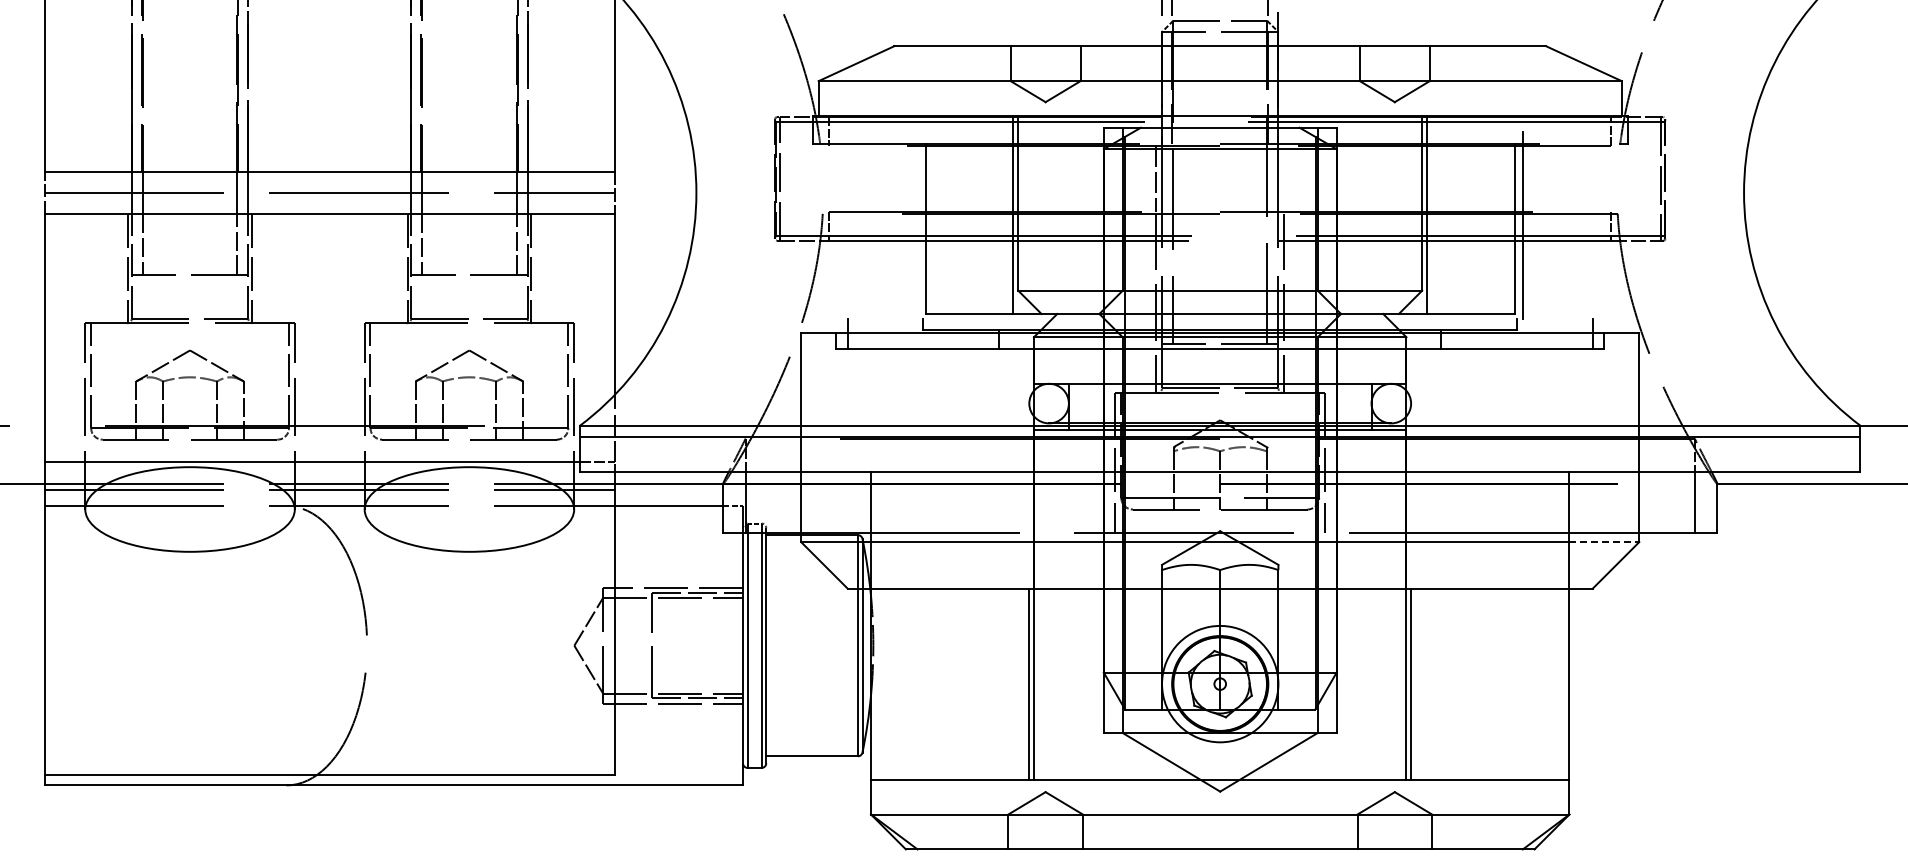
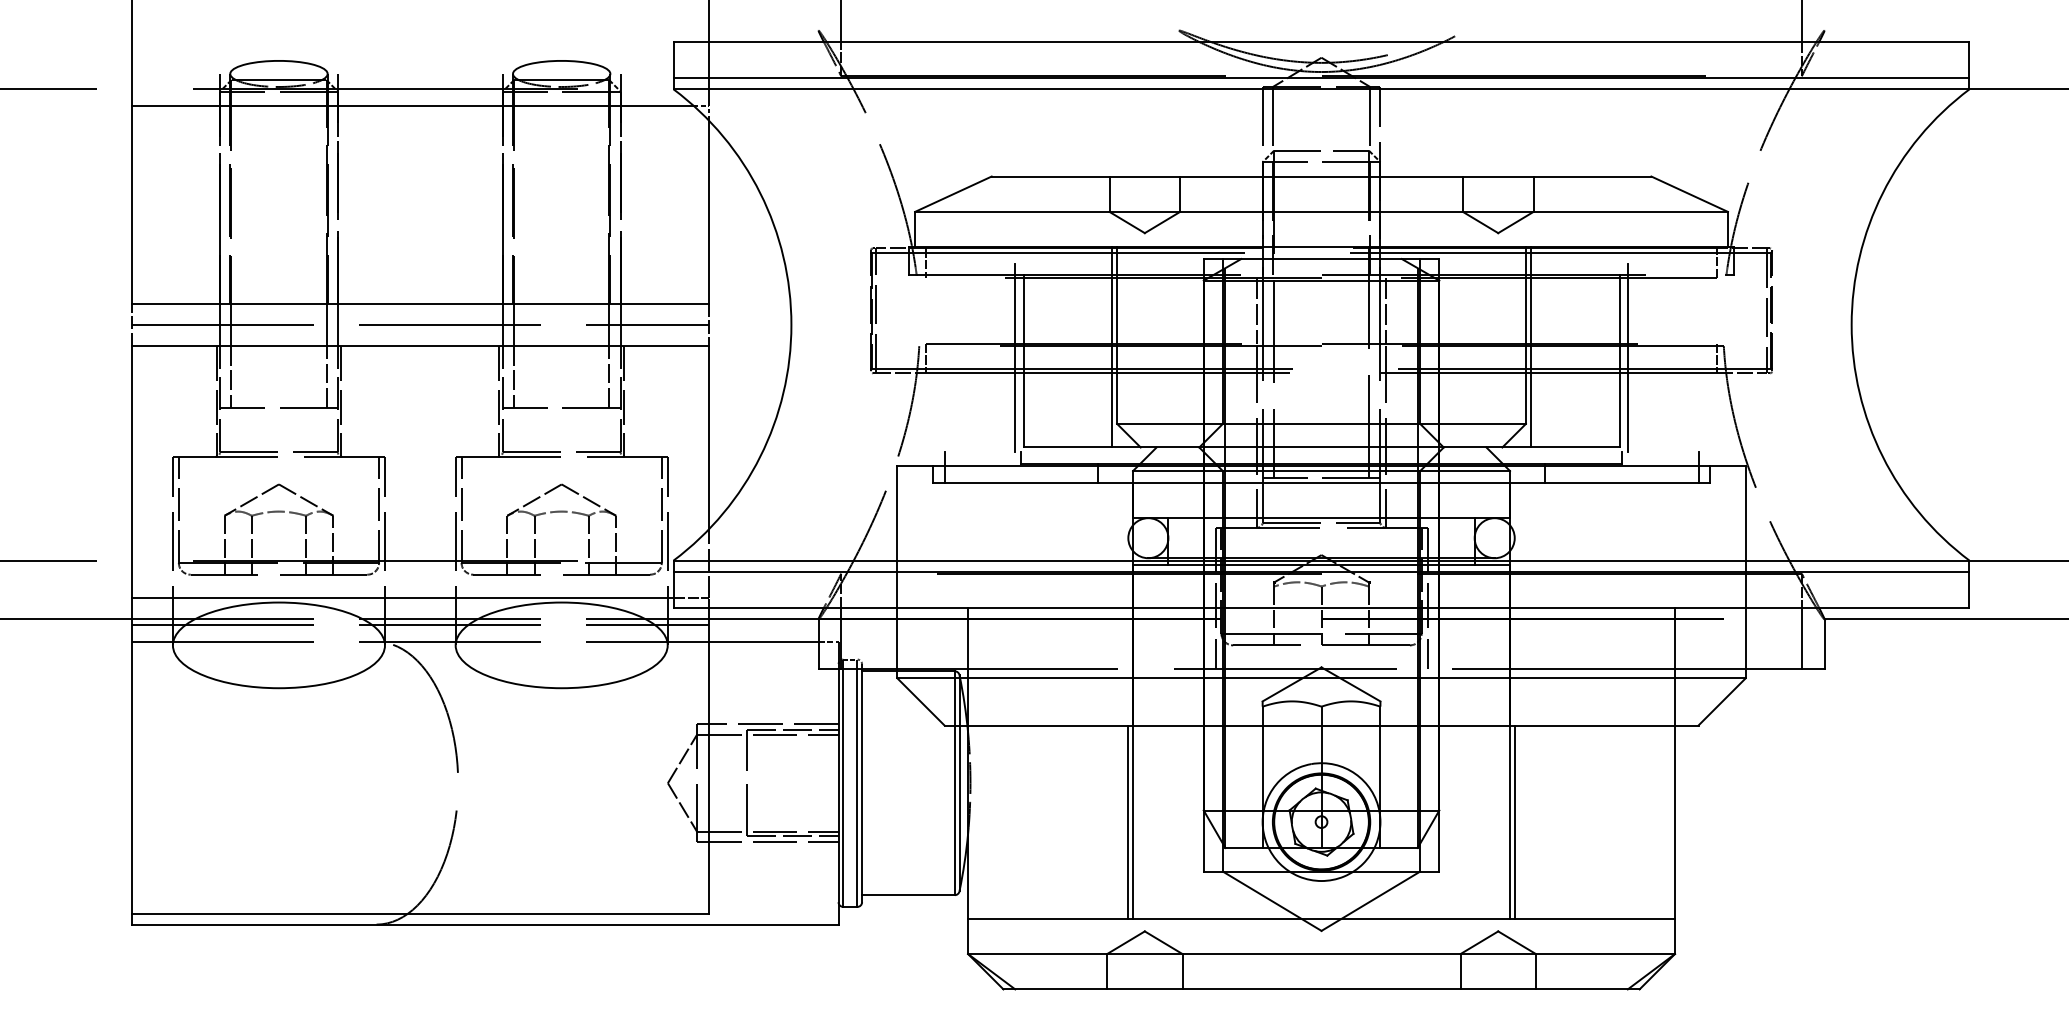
line: (1284, 178) -> (1386, 310), added
line: (917, 225) -> (1015, 357), added
line: (1604, 542) -> (1710, 678), dashed -> solid

